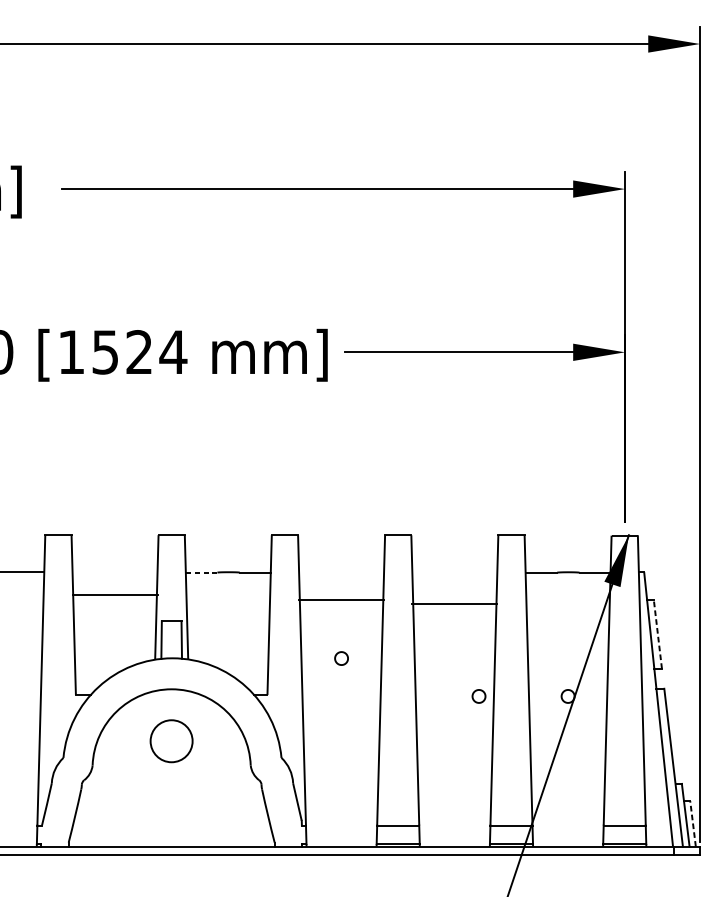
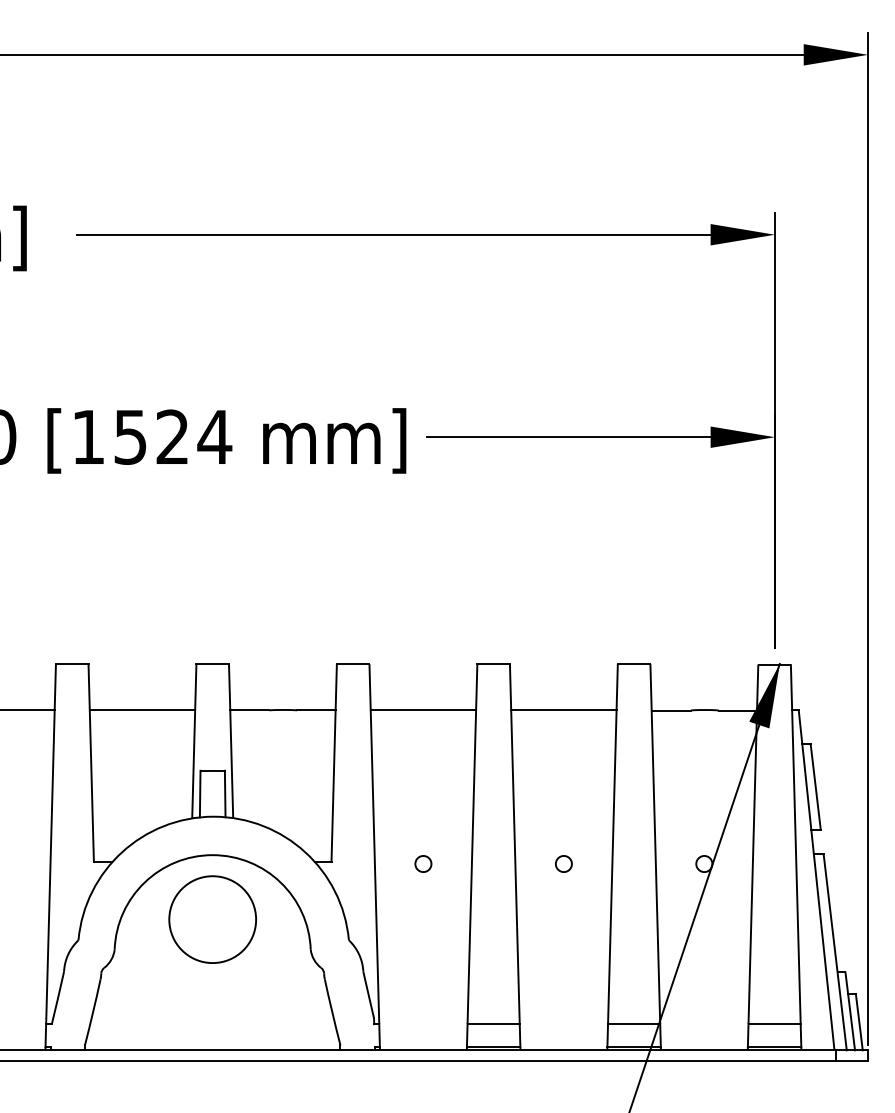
line: (201, 572) -> (249, 710), dashed -> solid
line: (115, 594) -> (142, 709), moved
line: (341, 600) -> (423, 709), moved
line: (454, 604) -> (563, 709), moved
line: (657, 633) -> (815, 786), dashed -> solid
part: (341, 658) -> (423, 863), moved
part: (478, 696) -> (563, 863), moved
circle: (171, 741) -> (212, 919), size x1.67
line: (693, 823) -> (859, 1021), dashed -> solid

